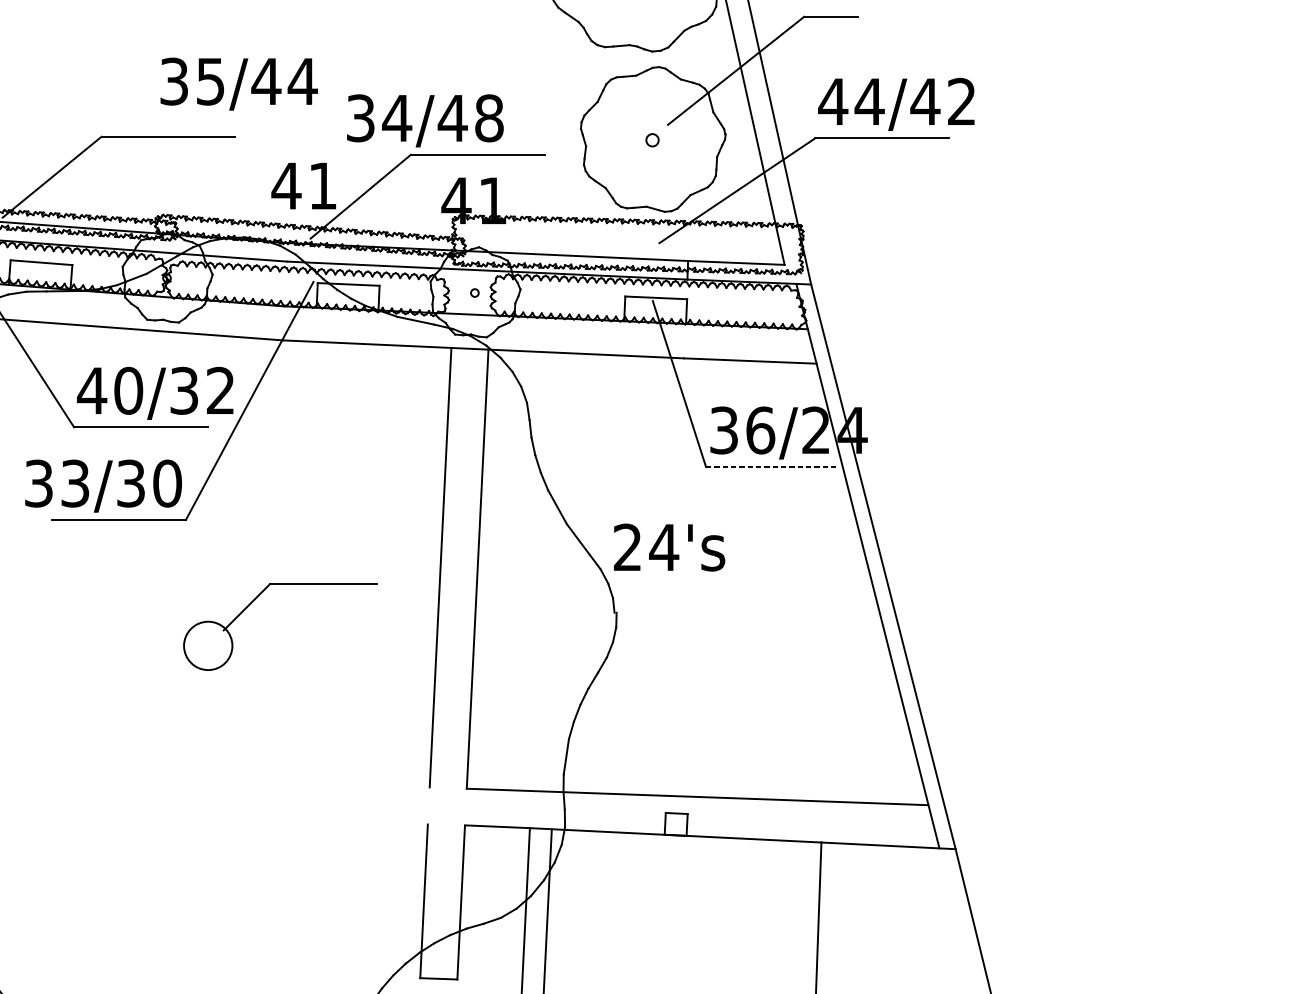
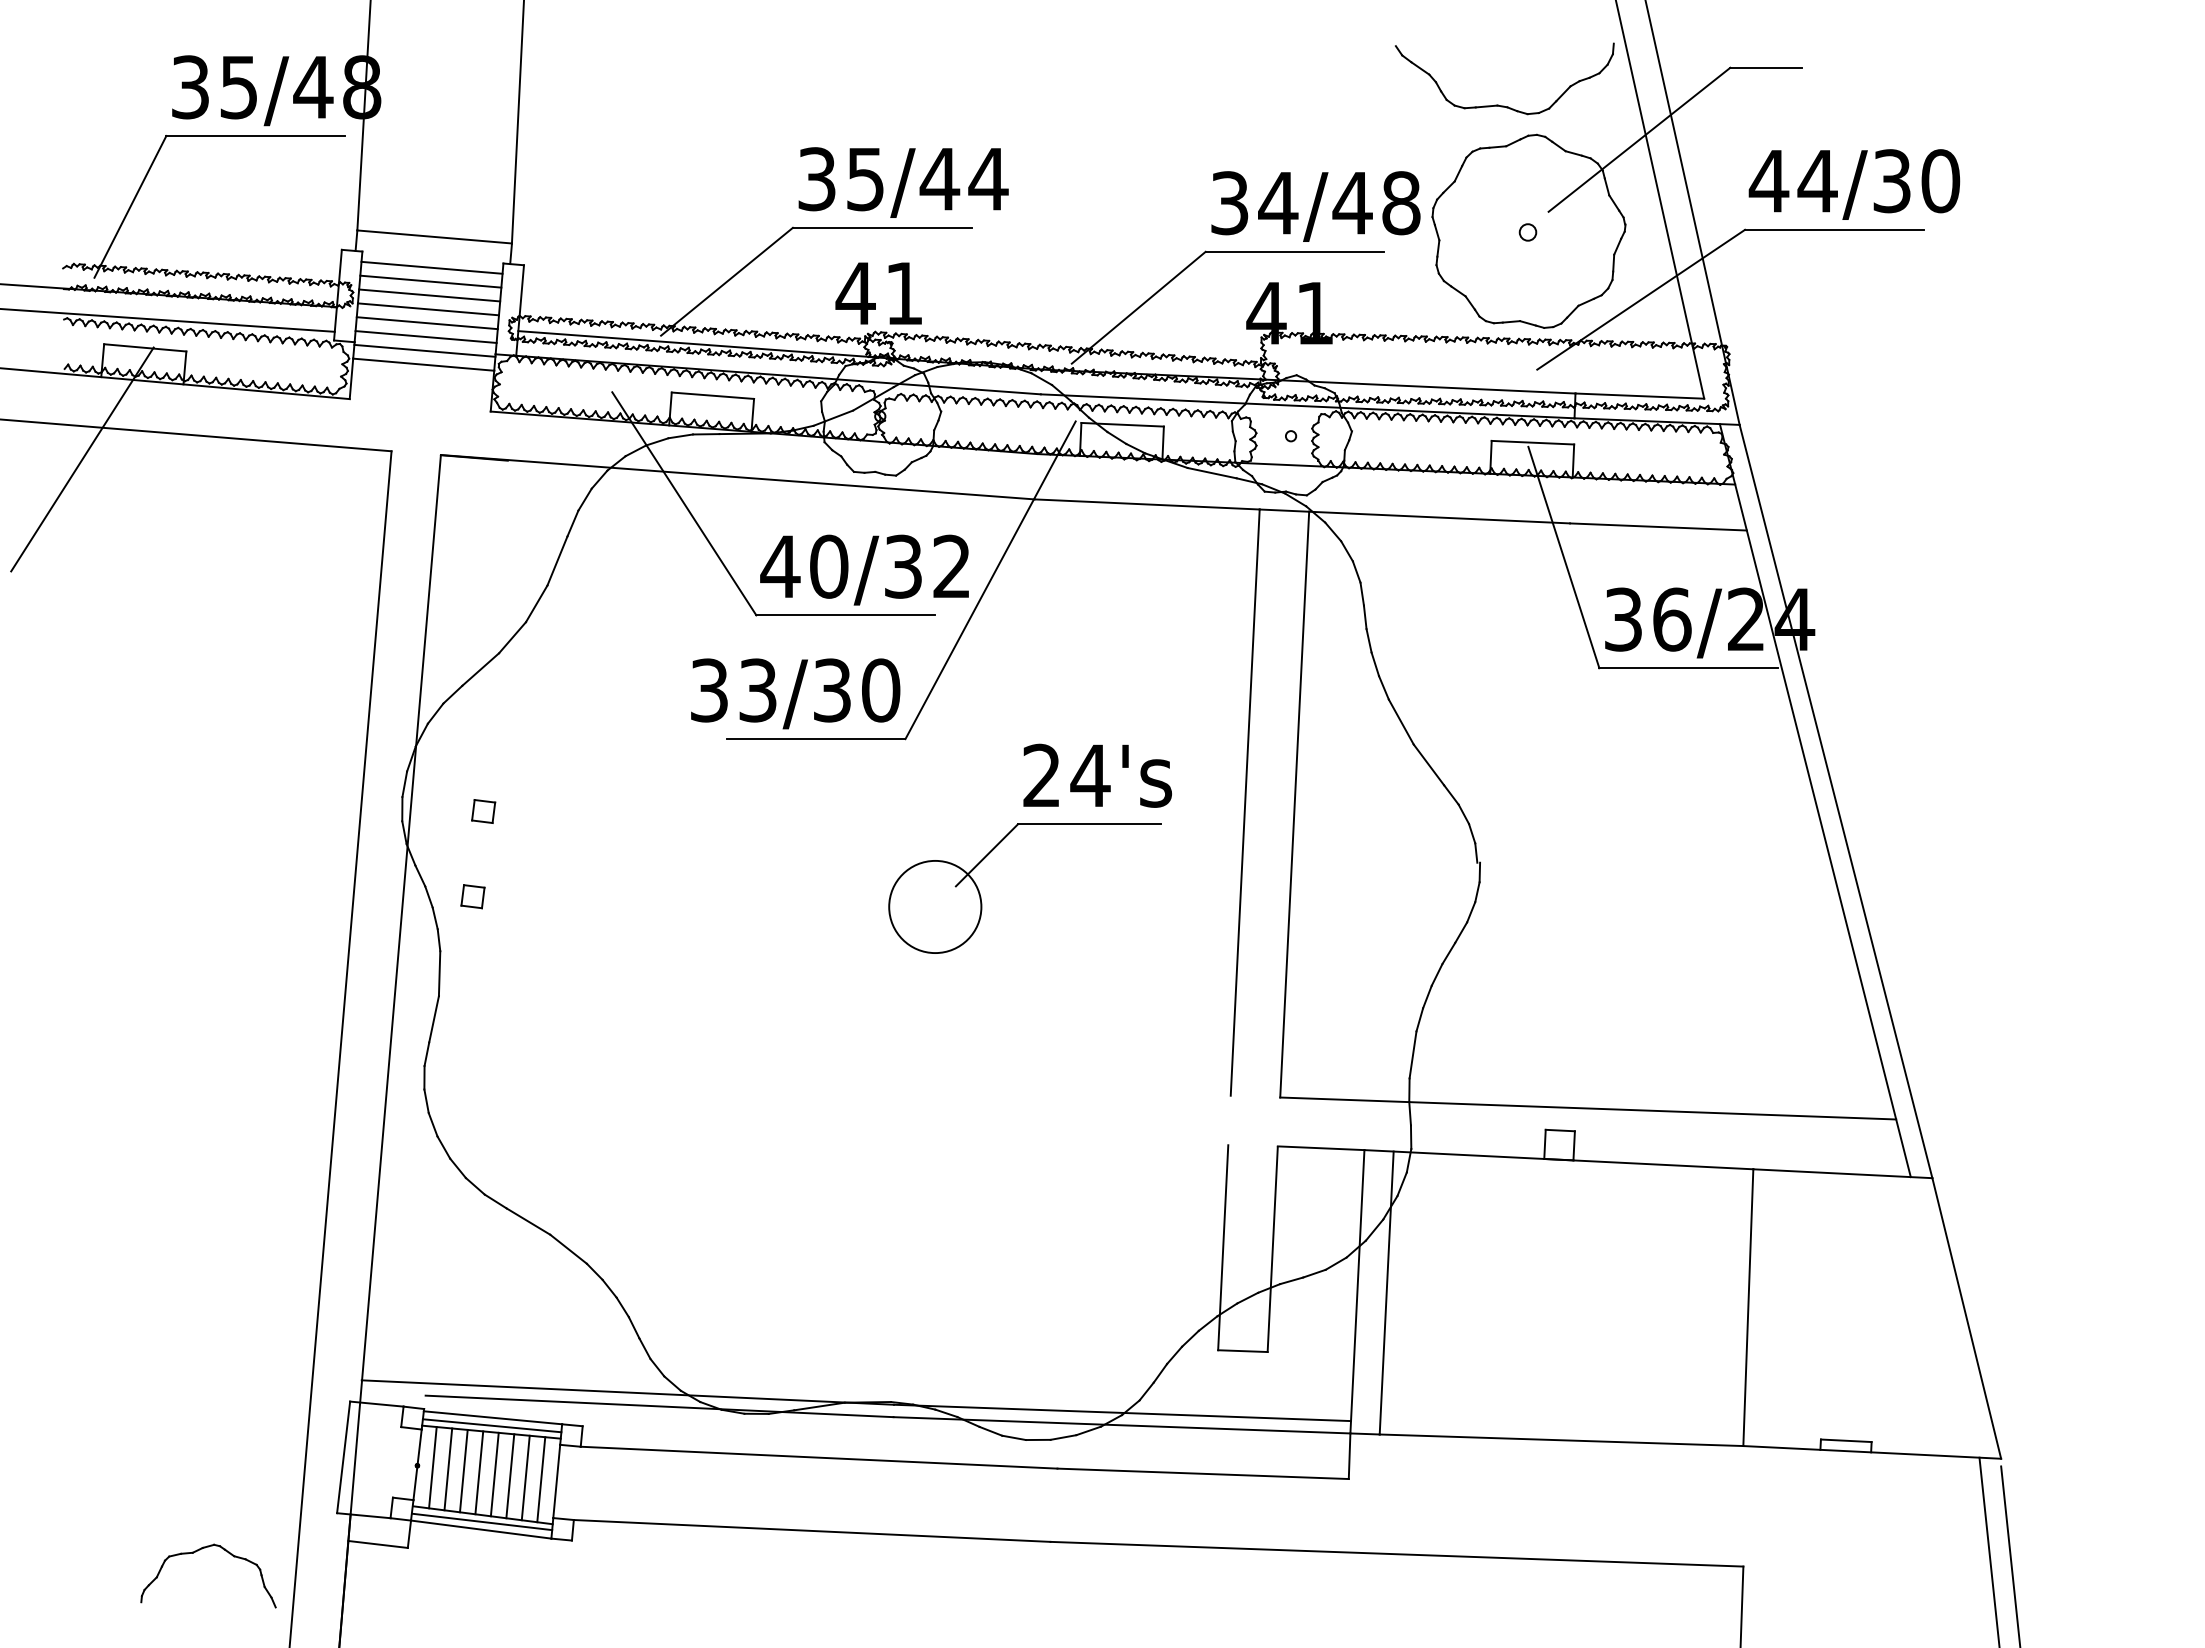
text: (239, 84) -> (903, 182), moved
text: (943, 102) -> (1915, 181), 44/42 -> 44/30
text: (425, 120) -> (1315, 206), moved
text: (303, 186) -> (878, 293), moved
line: (773, 467) -> (1689, 668), dashed -> solid
text: (669, 547) -> (1097, 775), moved
circle: (208, 645) -> (935, 906), size x1.43

